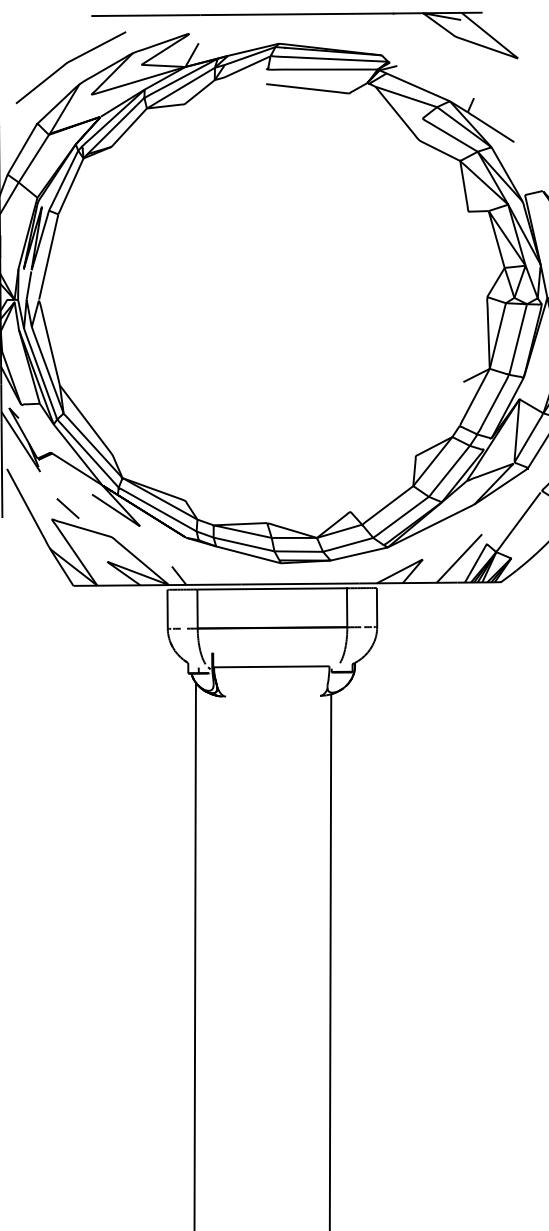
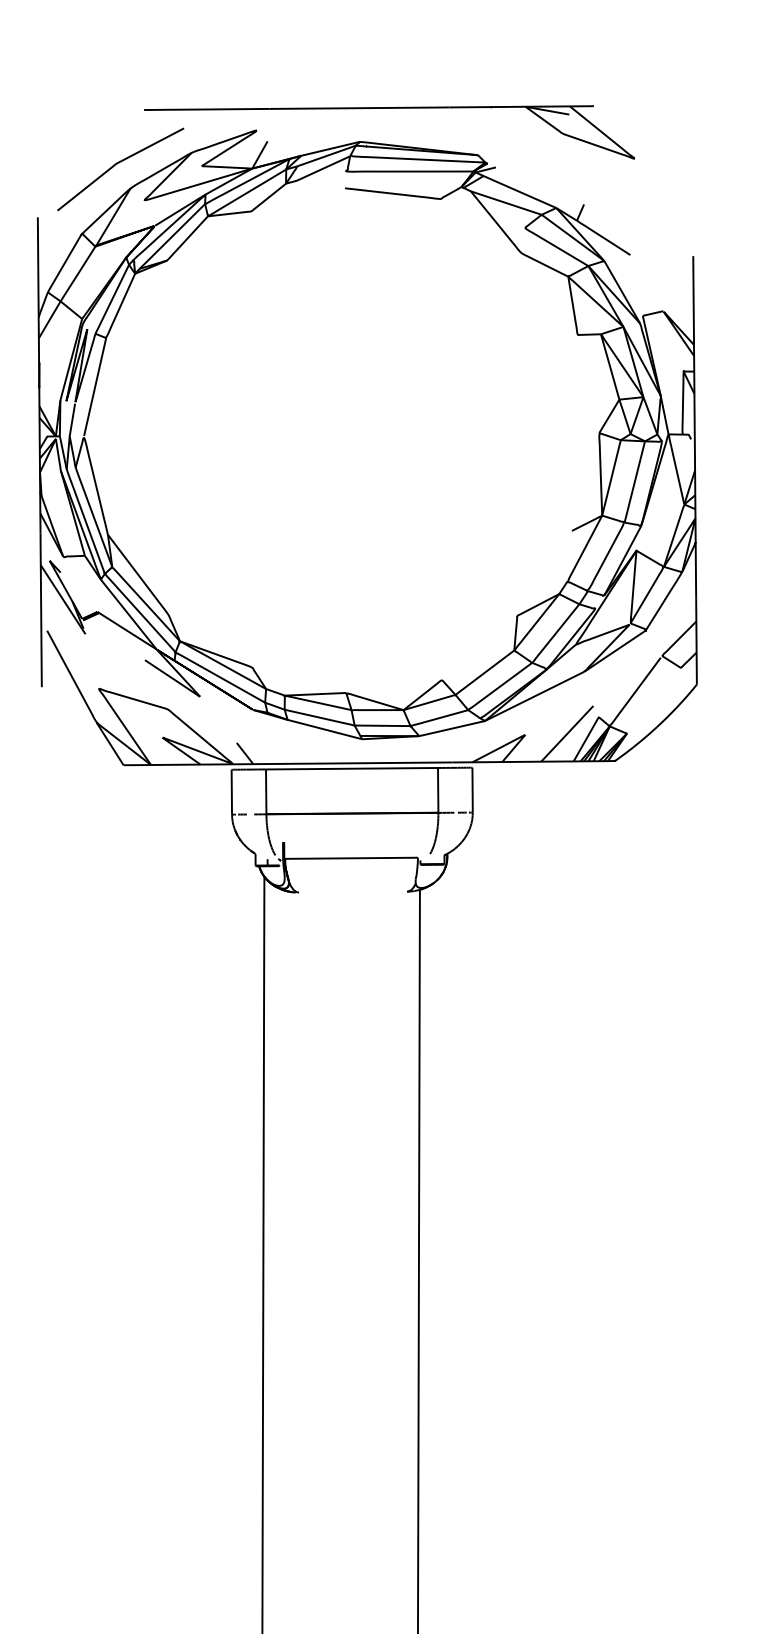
line: (68, 508) -> (117, 676), removed

